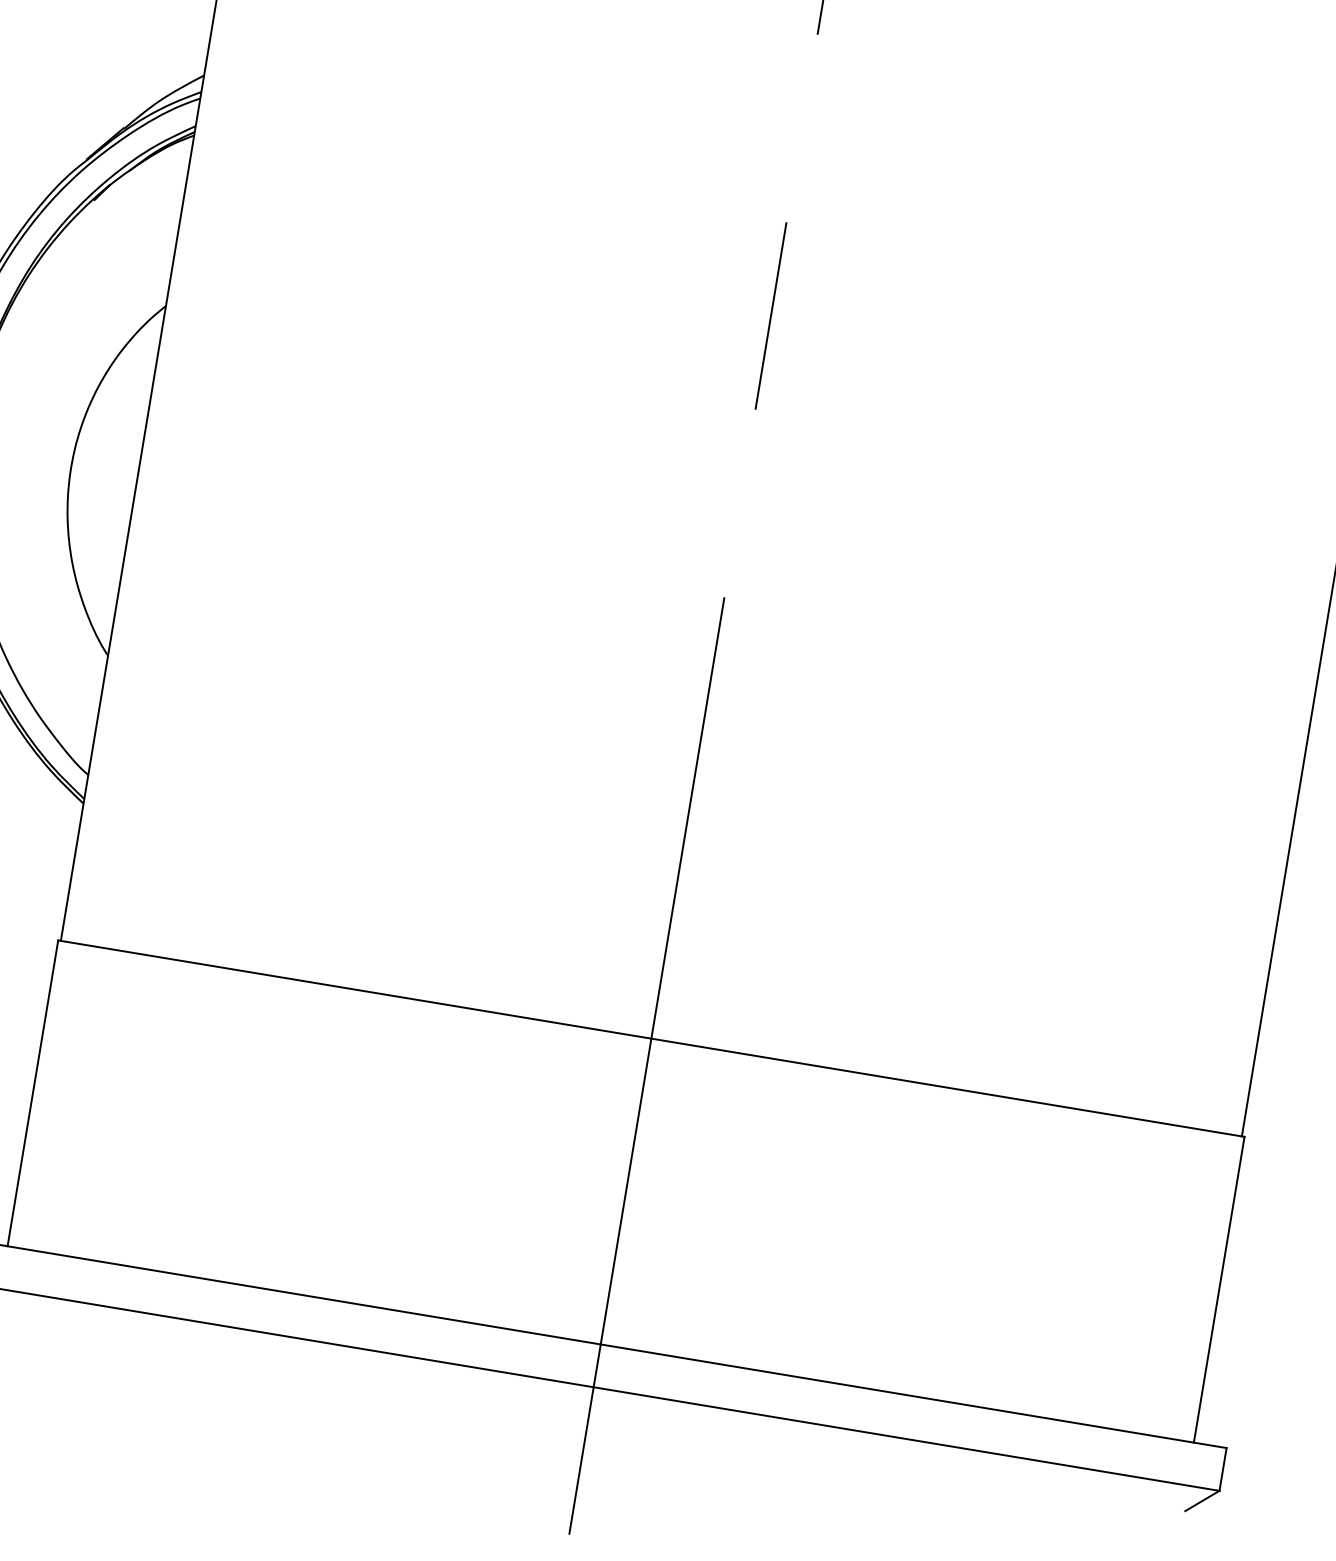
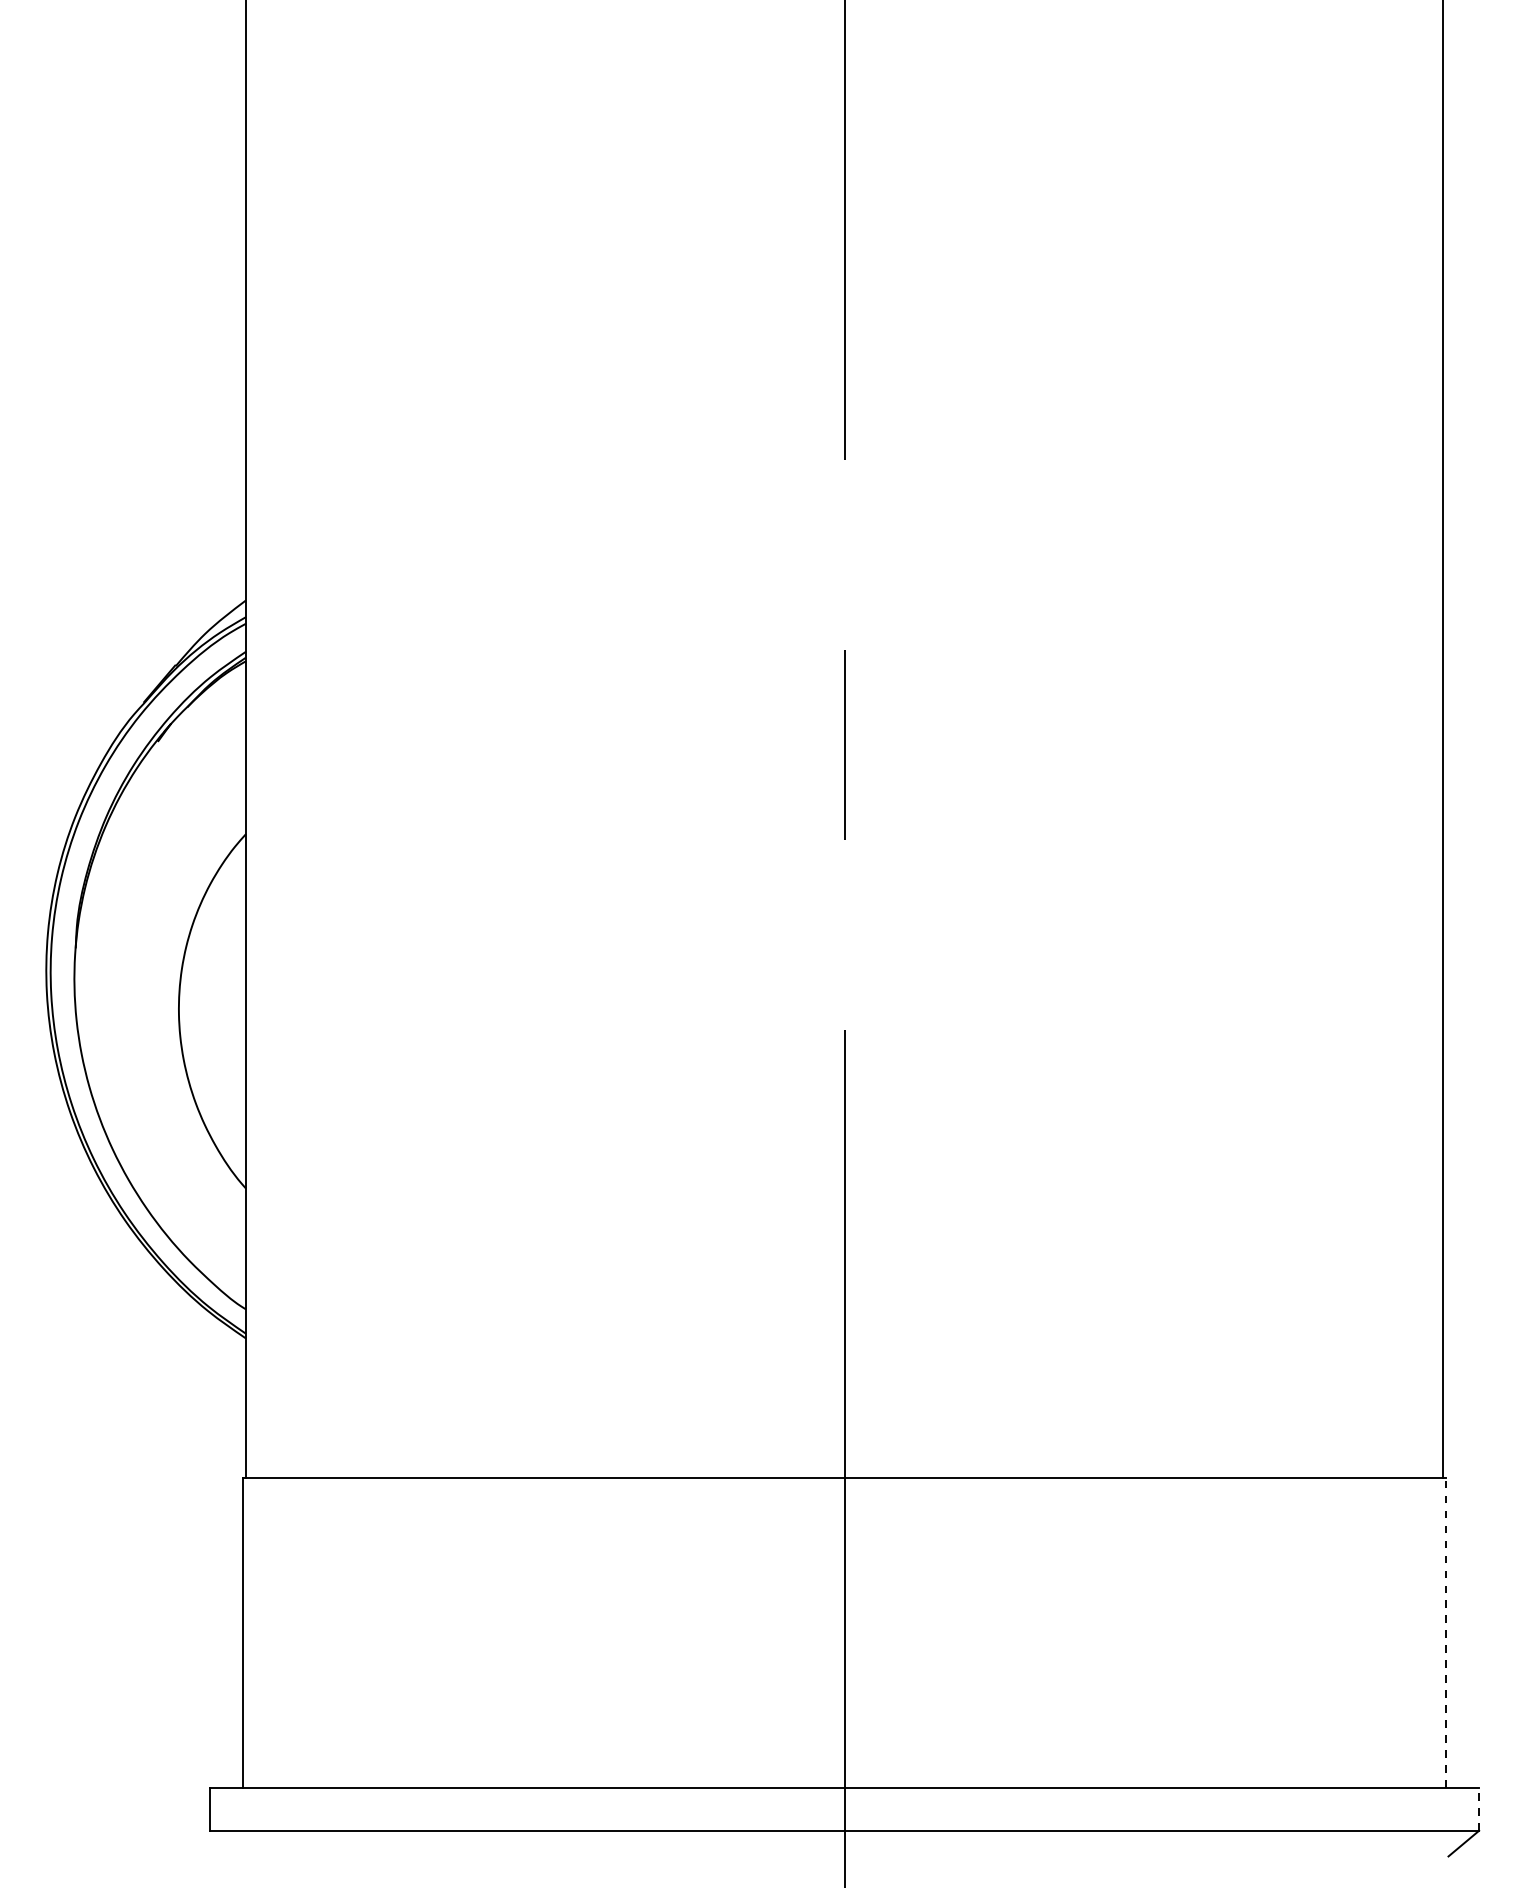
line: (1218, 1289) -> (1445, 1632), solid -> dashed
line: (1222, 1469) -> (1478, 1809), solid -> dashed

